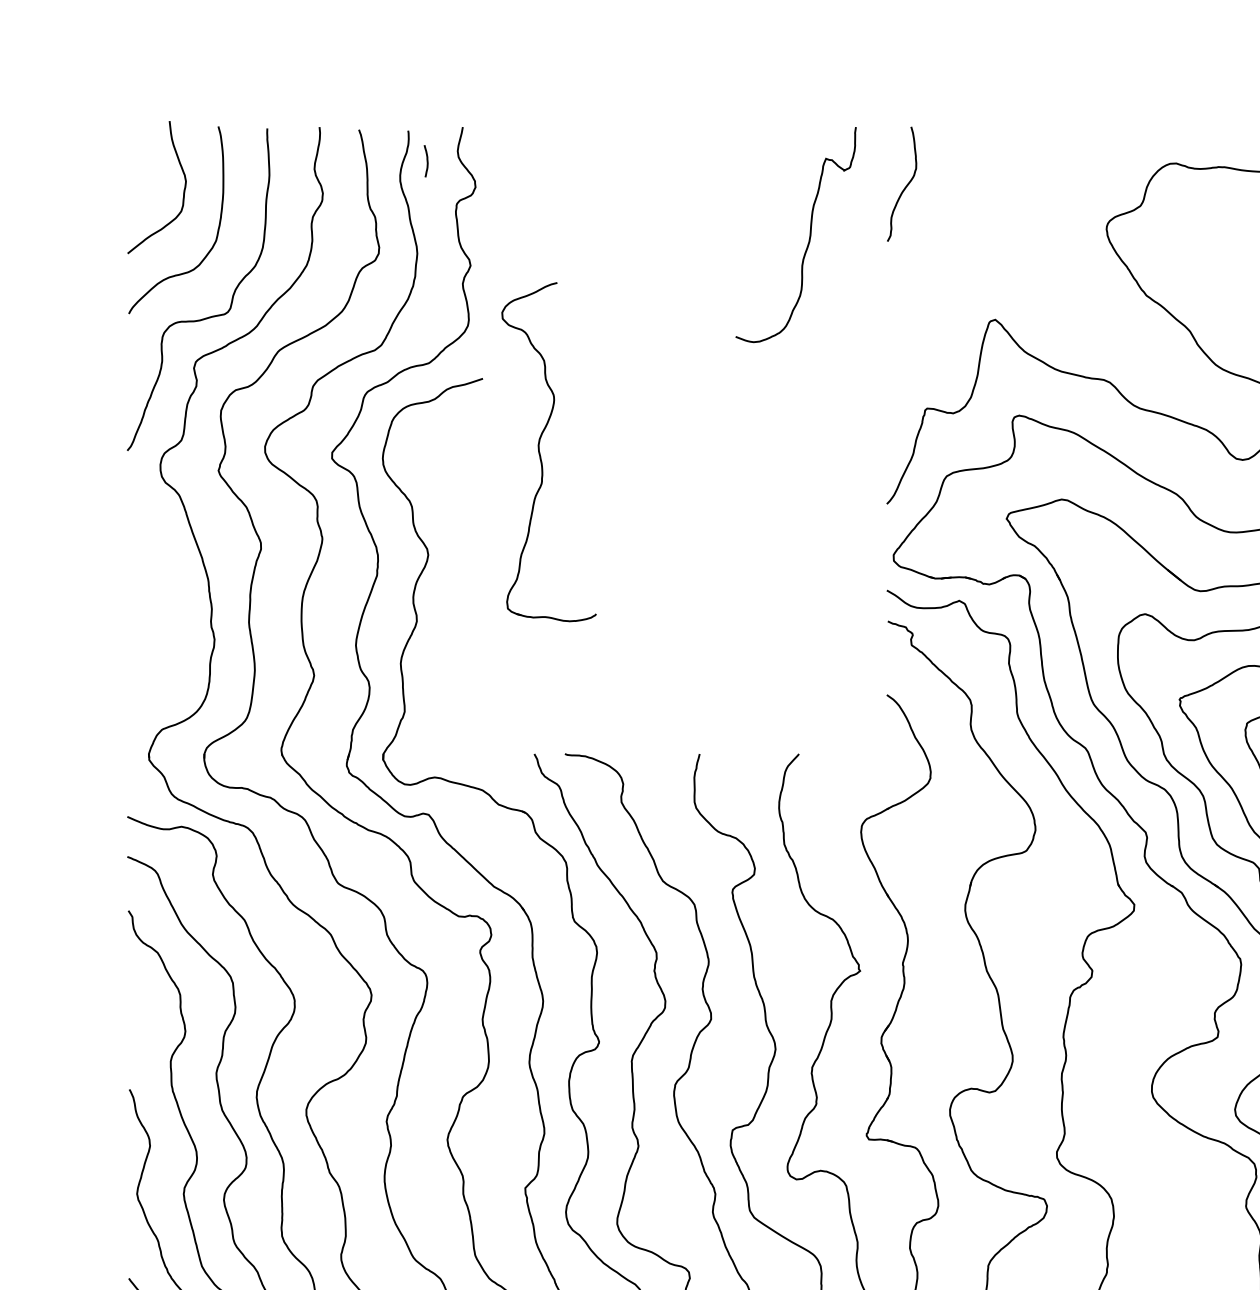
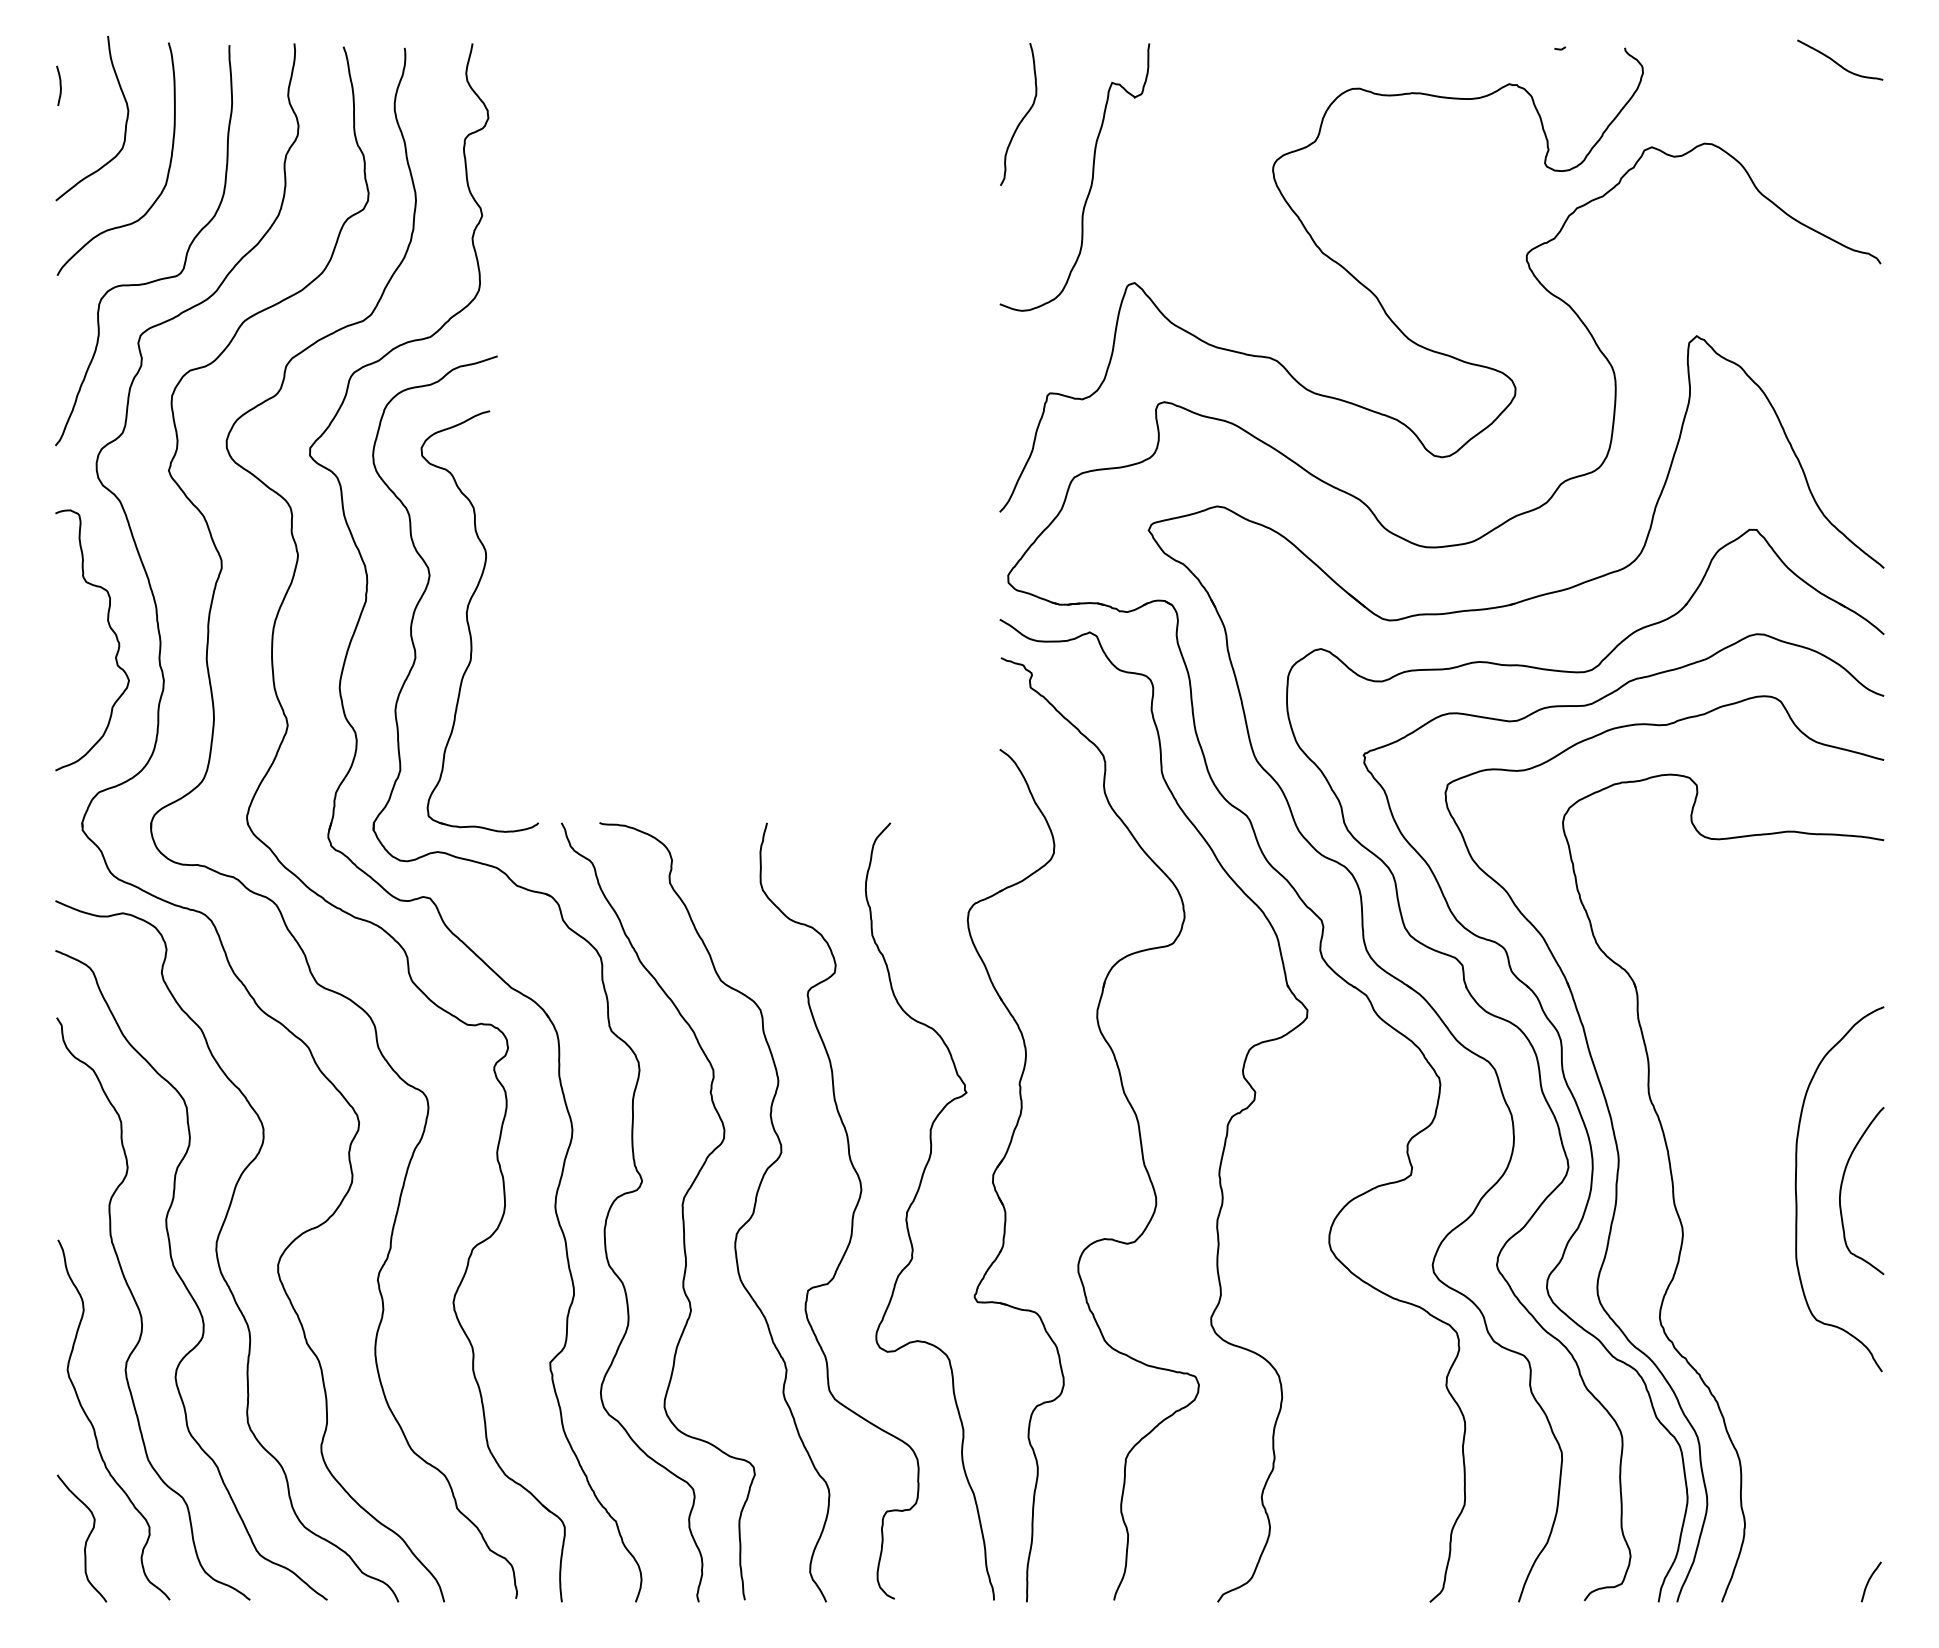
curve: (426, 160) -> (59, 85), moved
curve: (809, 235) -> (1091, 178), moved
part: (540, 454) -> (469, 624), moved
curve: (171, 598) -> (110, 629), added

